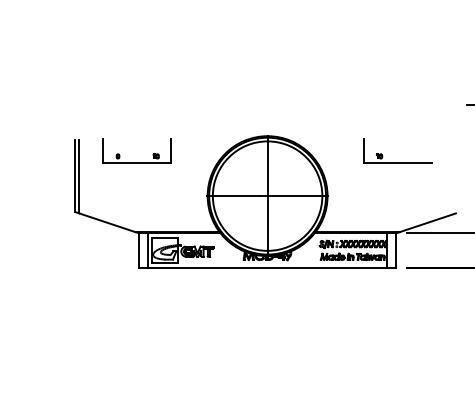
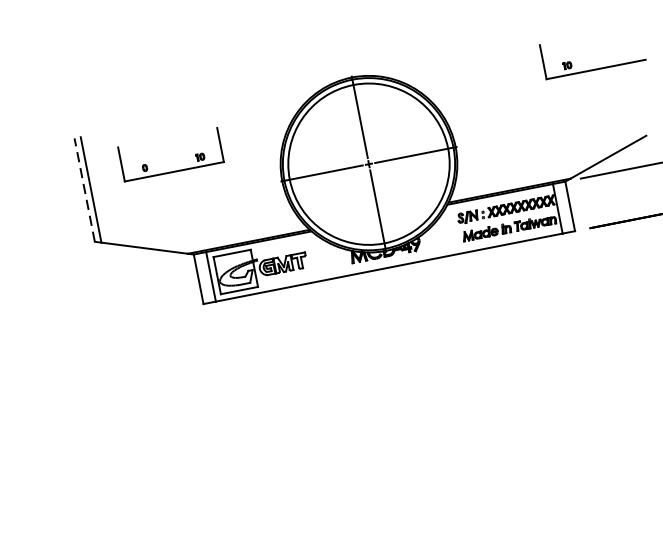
part: (136, 162) -> (173, 171), moved
part: (397, 162) -> (595, 69), moved
line: (74, 176) -> (84, 190), solid -> dashed

